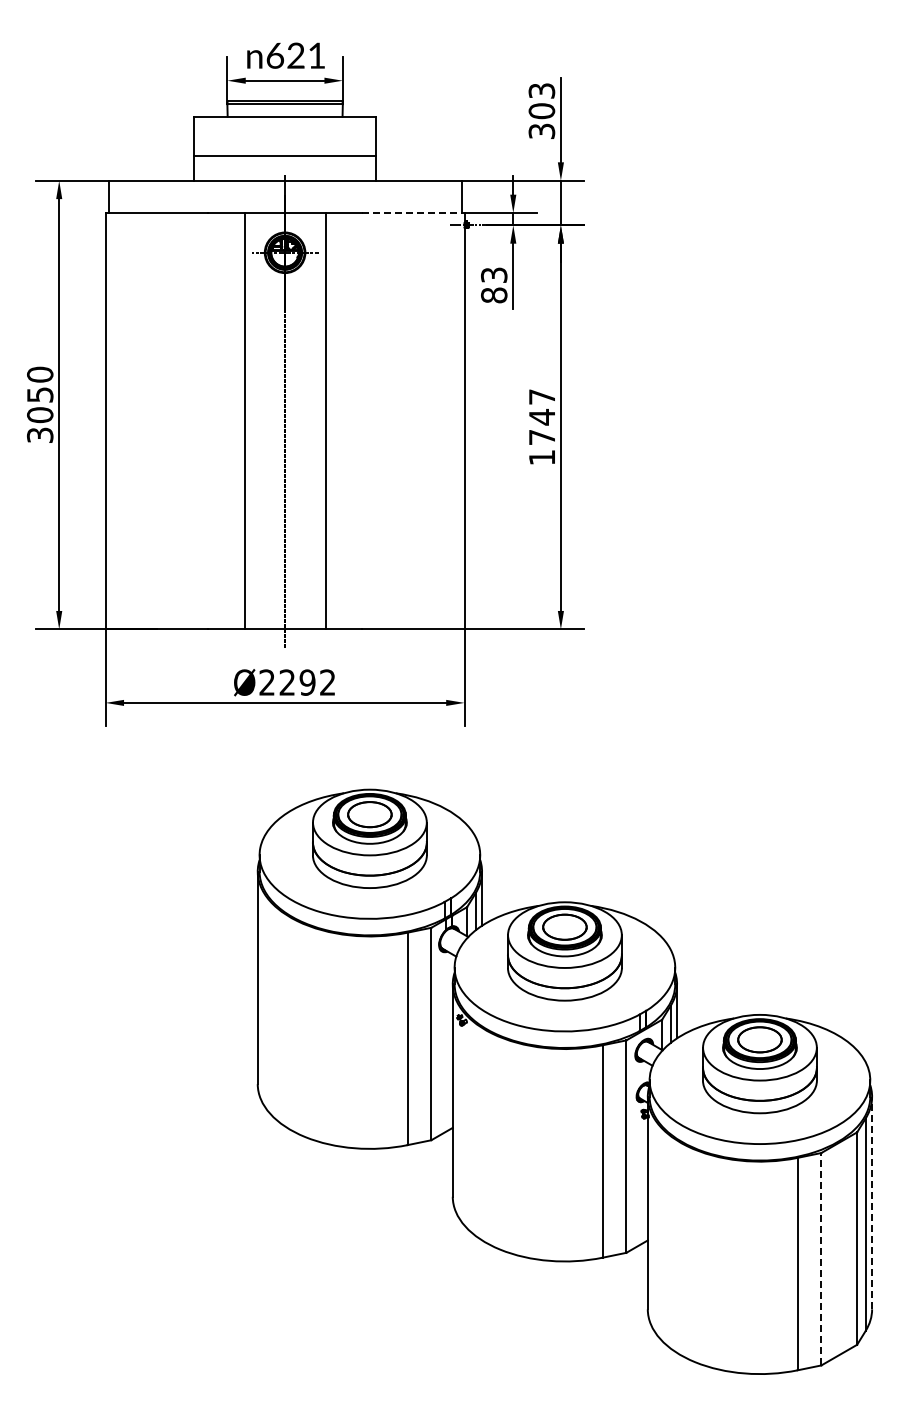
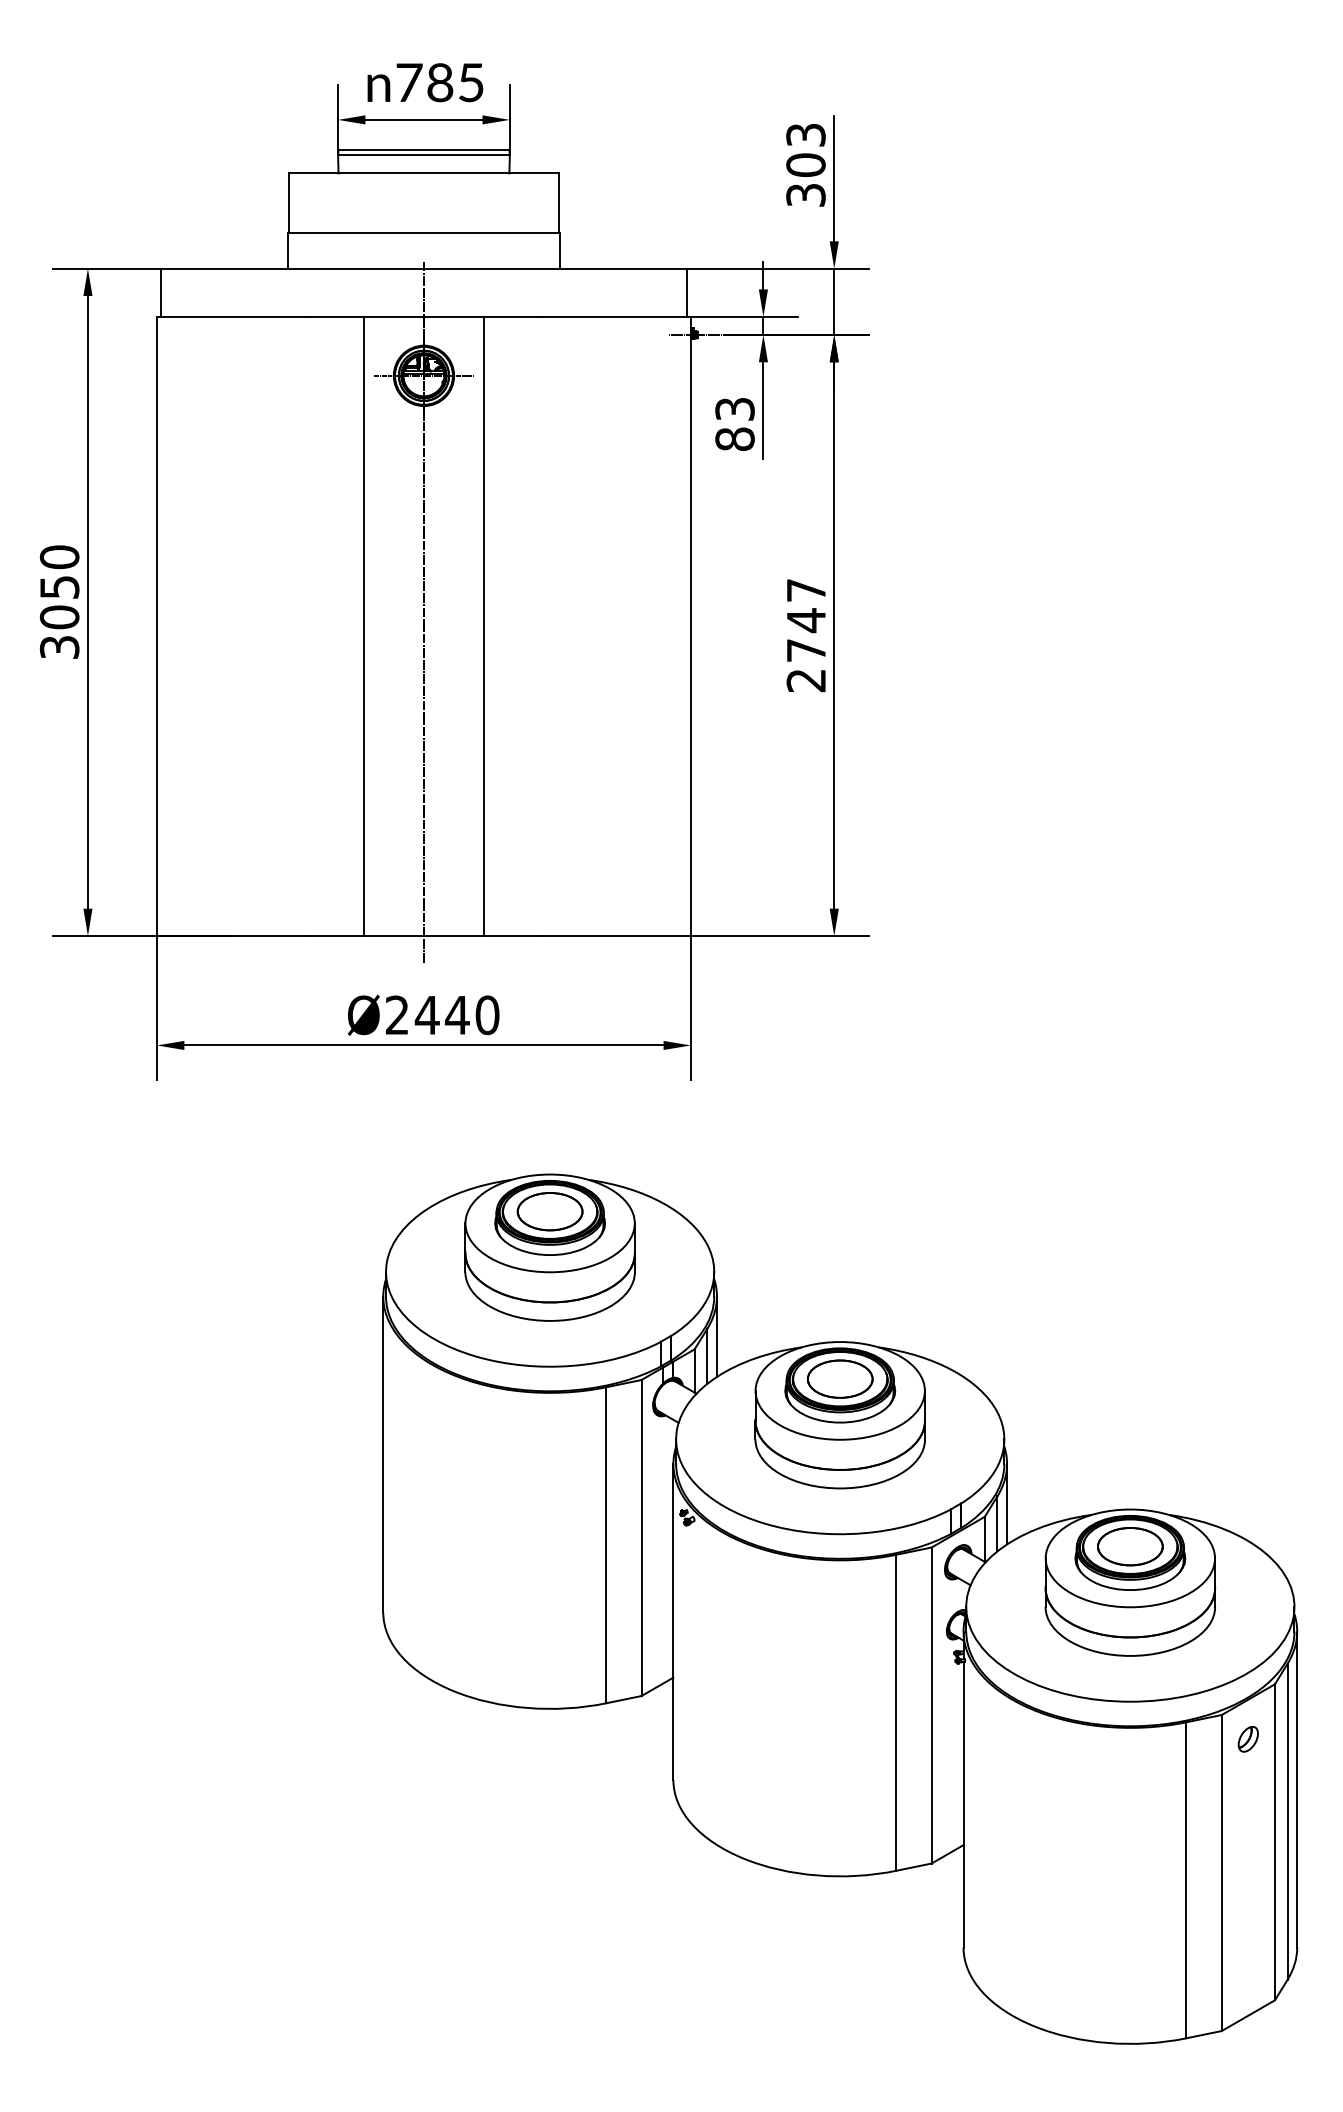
text: (295, 55) -> (439, 82), 621 -> 785
line: (413, 213) -> (614, 317), dashed -> solid
text: (541, 457) -> (805, 680), 1747 -> 2747
text: (307, 682) -> (457, 1015), Ø2292 -> Ø2440
part: (839, 1169) -> (1248, 1739), added
line: (872, 1202) -> (1297, 1788), dashed -> solid
line: (821, 1258) -> (1221, 1871), dashed -> solid

